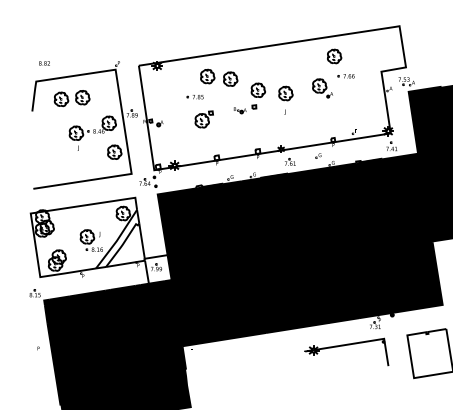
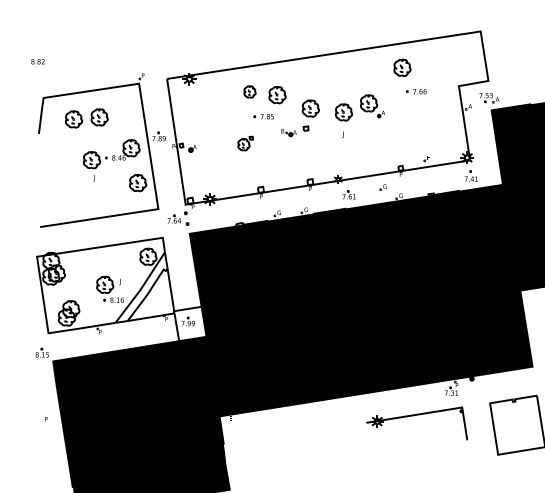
text: (44, 63) -> (37, 61), moved
part: (207, 76) -> (249, 91), size x0.7
part: (322, 88) -> (372, 106), moved
part: (194, 97) -> (262, 117), moved
part: (203, 119) -> (244, 143), size x0.7

